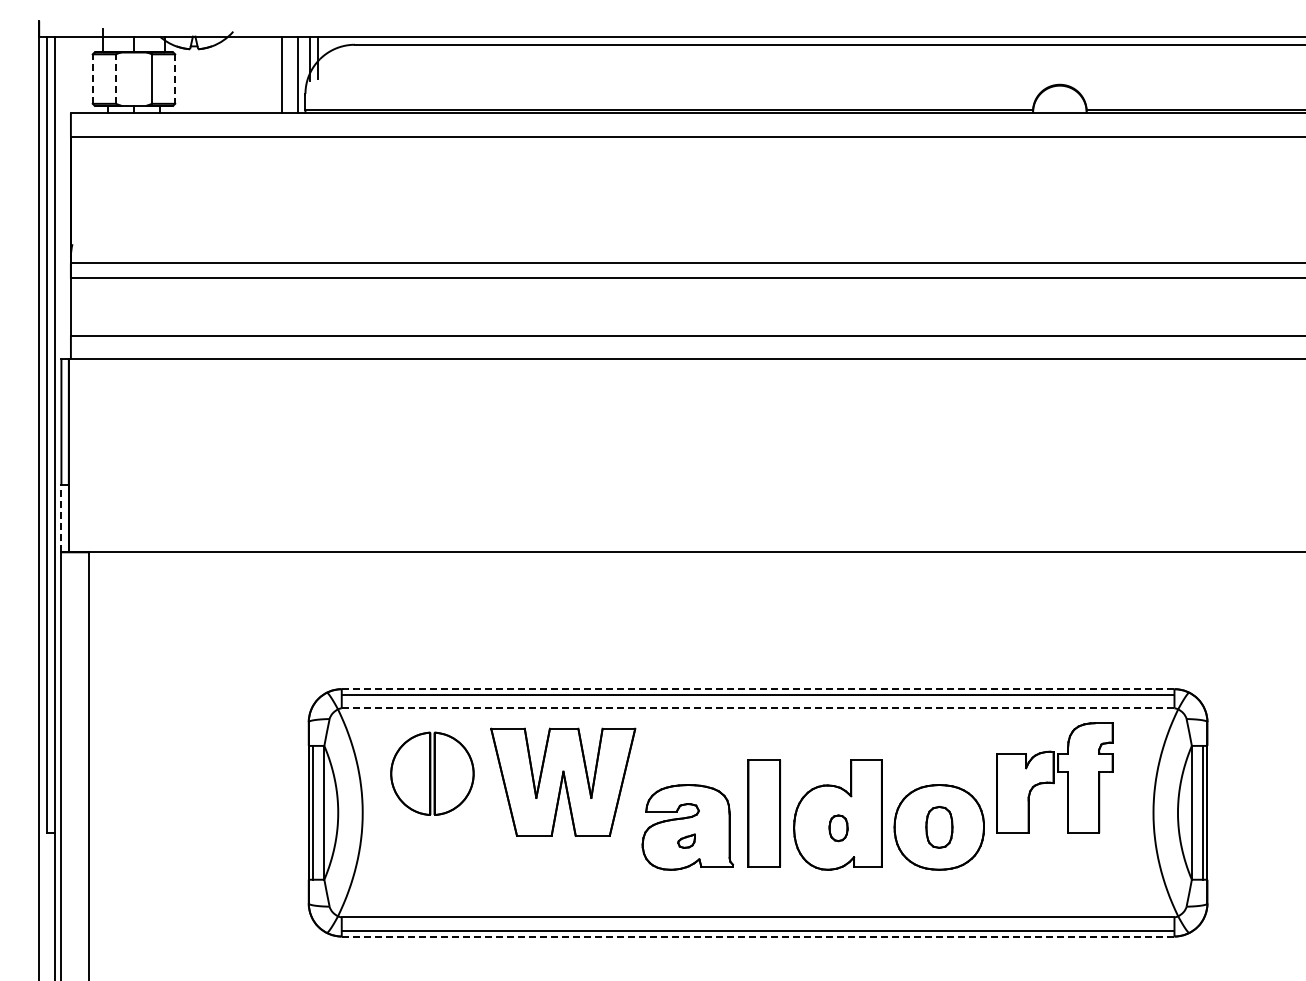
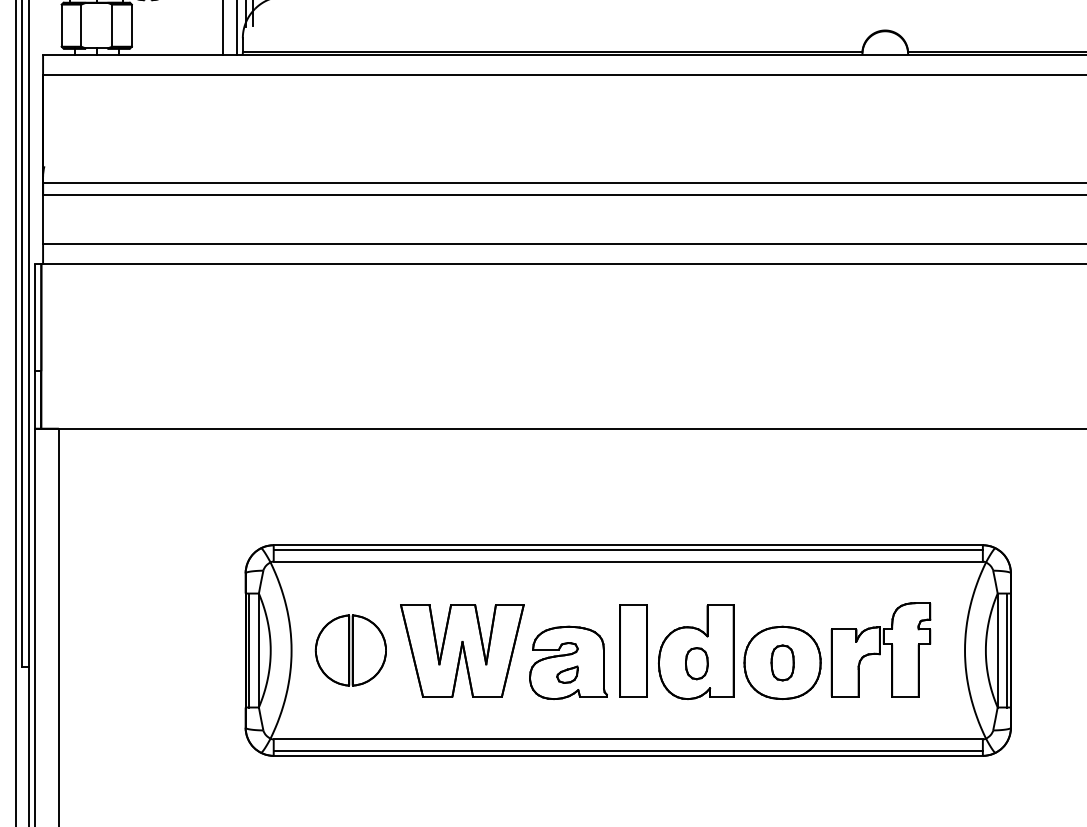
line: (92, 79) -> (61, 26), dashed -> solid
line: (116, 79) -> (81, 26), dashed -> solid
line: (175, 79) -> (132, 26), dashed -> solid
line: (61, 518) -> (35, 399), dashed -> solid
line: (757, 689) -> (627, 545), dashed -> solid
line: (758, 708) -> (628, 561), dashed -> solid
part: (432, 773) -> (351, 650), moved
part: (1054, 777) -> (880, 649), moved
part: (563, 781) -> (462, 650), moved
part: (838, 828) -> (696, 663), size x1.43
part: (686, 840) -> (567, 674), size x1.43
line: (758, 936) -> (628, 755), dashed -> solid

